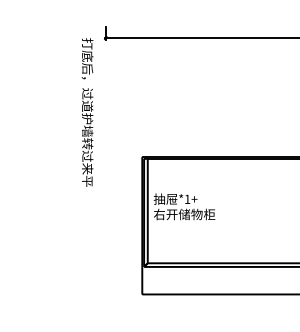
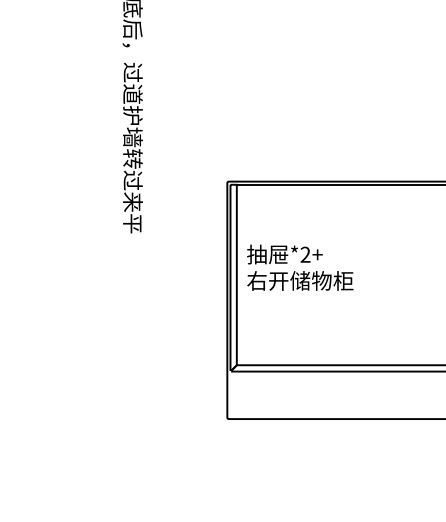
text: (187, 198) -> (305, 253), *1+ -> *2+

